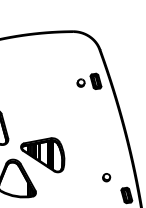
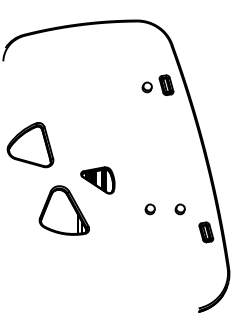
part: (42, 155) -> (97, 180), size x0.6
part: (82, 177) -> (149, 209), added

